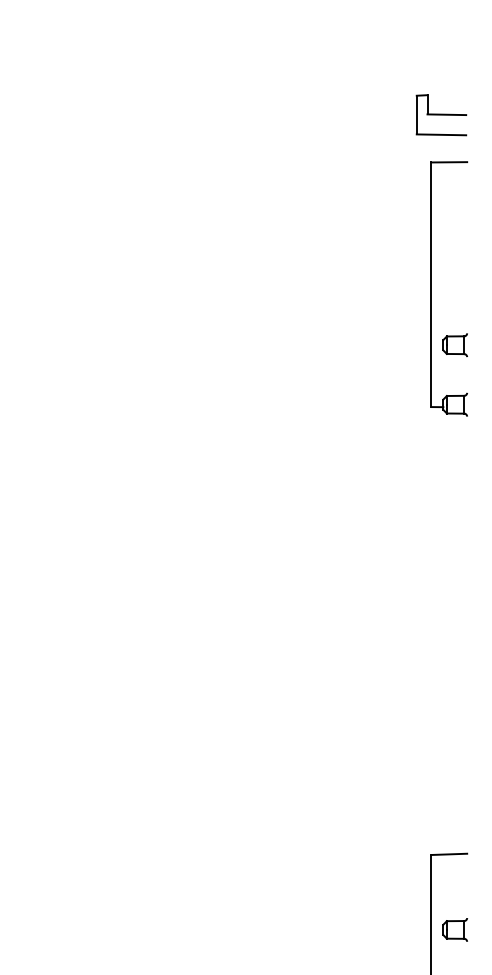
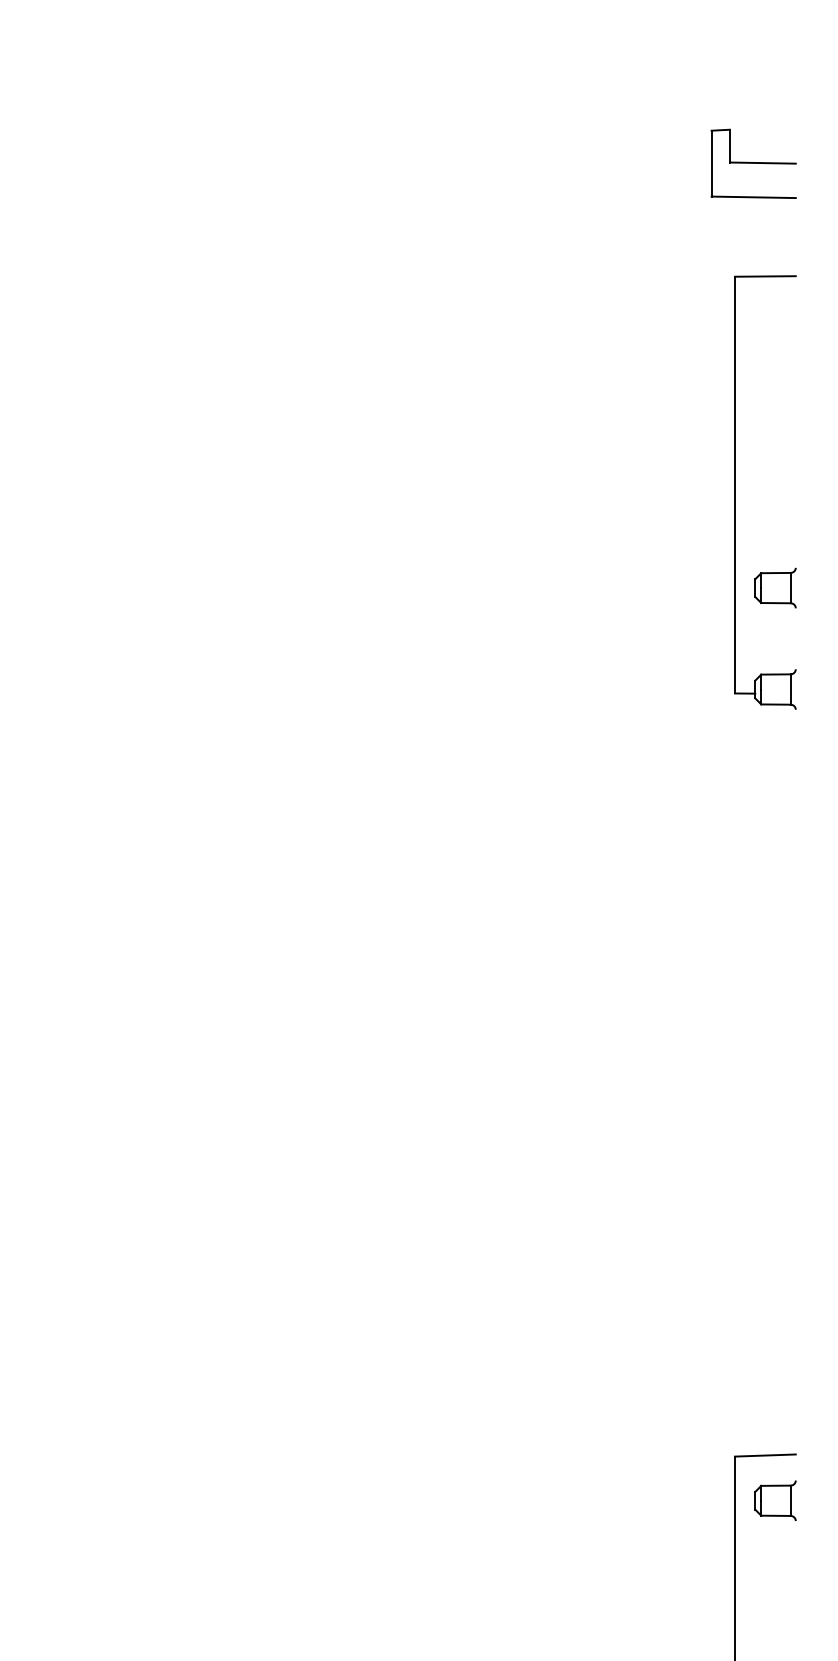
part: (441, 115) -> (753, 164), moved
part: (454, 929) -> (774, 1500), moved

